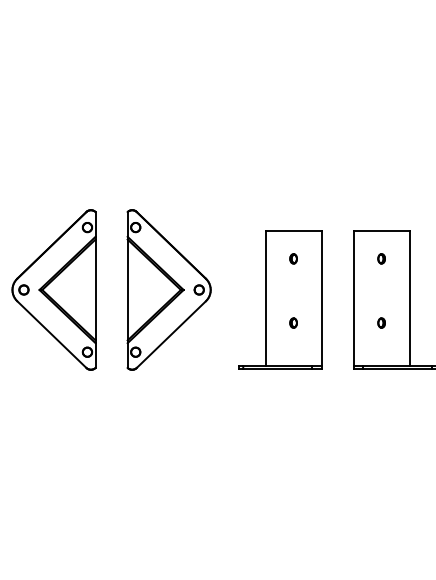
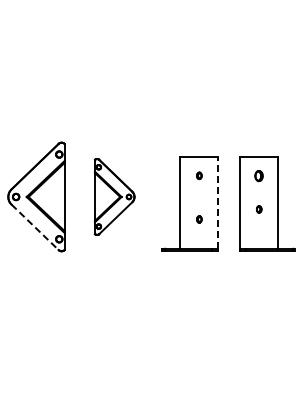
part: (382, 258) -> (259, 175), size x1.6
part: (168, 289) -> (114, 196), size x0.7
line: (321, 298) -> (218, 202), solid -> dashed
part: (382, 323) -> (259, 209), moved
line: (52, 334) -> (35, 227), solid -> dashed

